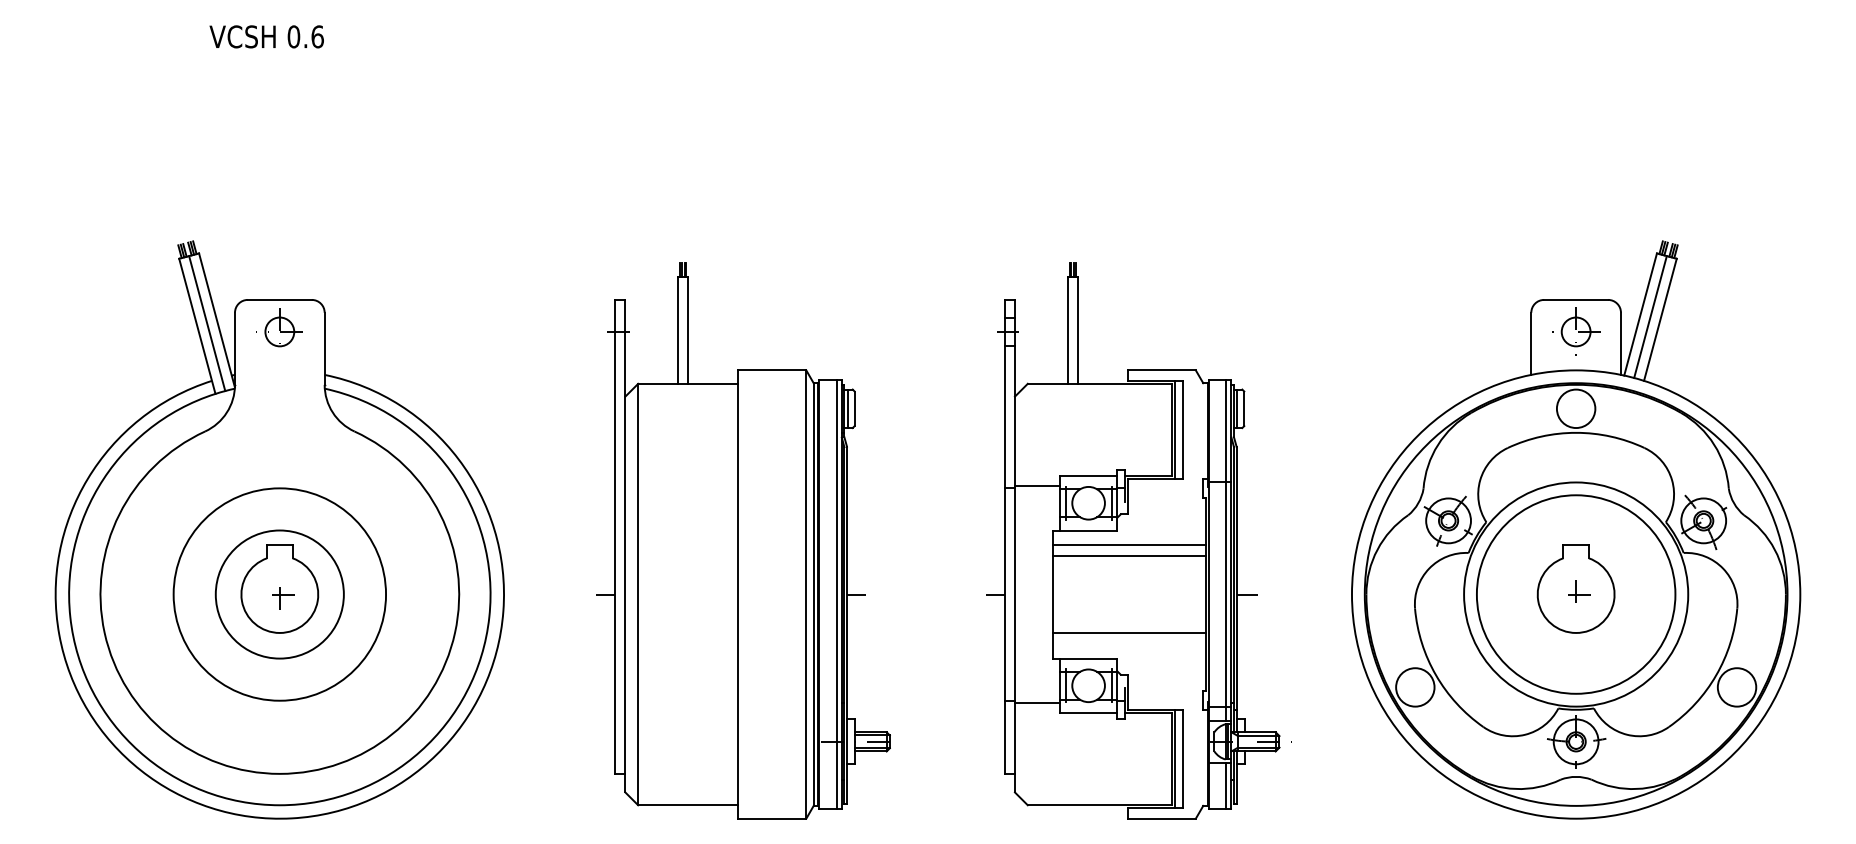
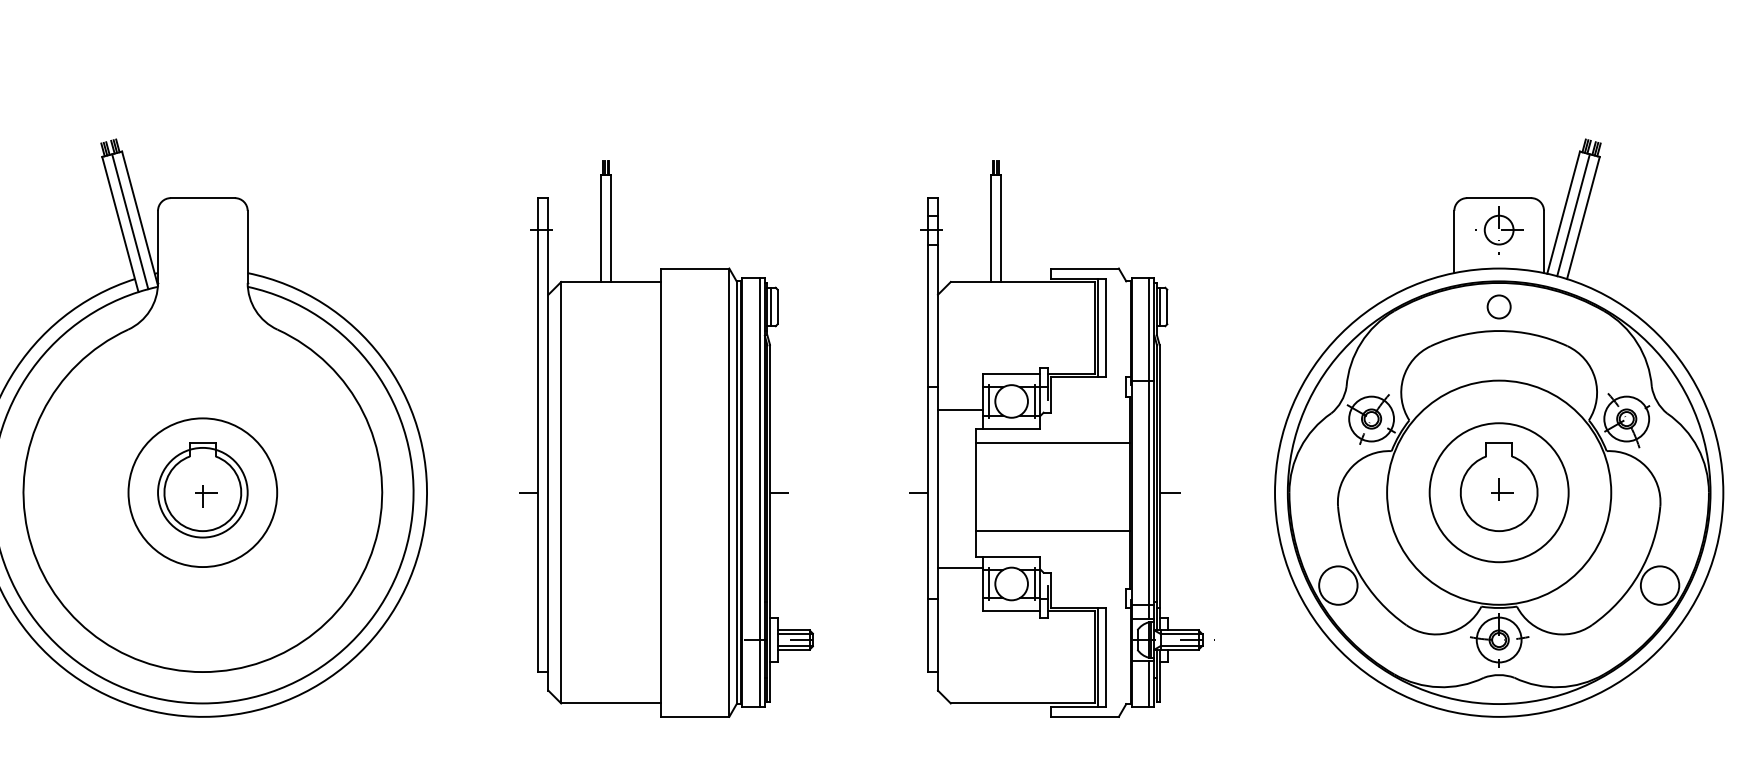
part: (279, 327) -> (202, 225), removed
circle: (1575, 408) -> (1498, 306), size x0.6
line: (1036, 485) -> (959, 409), moved
line: (1129, 556) -> (1052, 454), removed
circle: (279, 594) -> (202, 492), size x0.7
circle: (279, 594) -> (202, 492), size x0.7
circle: (1575, 594) -> (1498, 492), size x0.7
line: (1036, 703) -> (959, 567), moved

